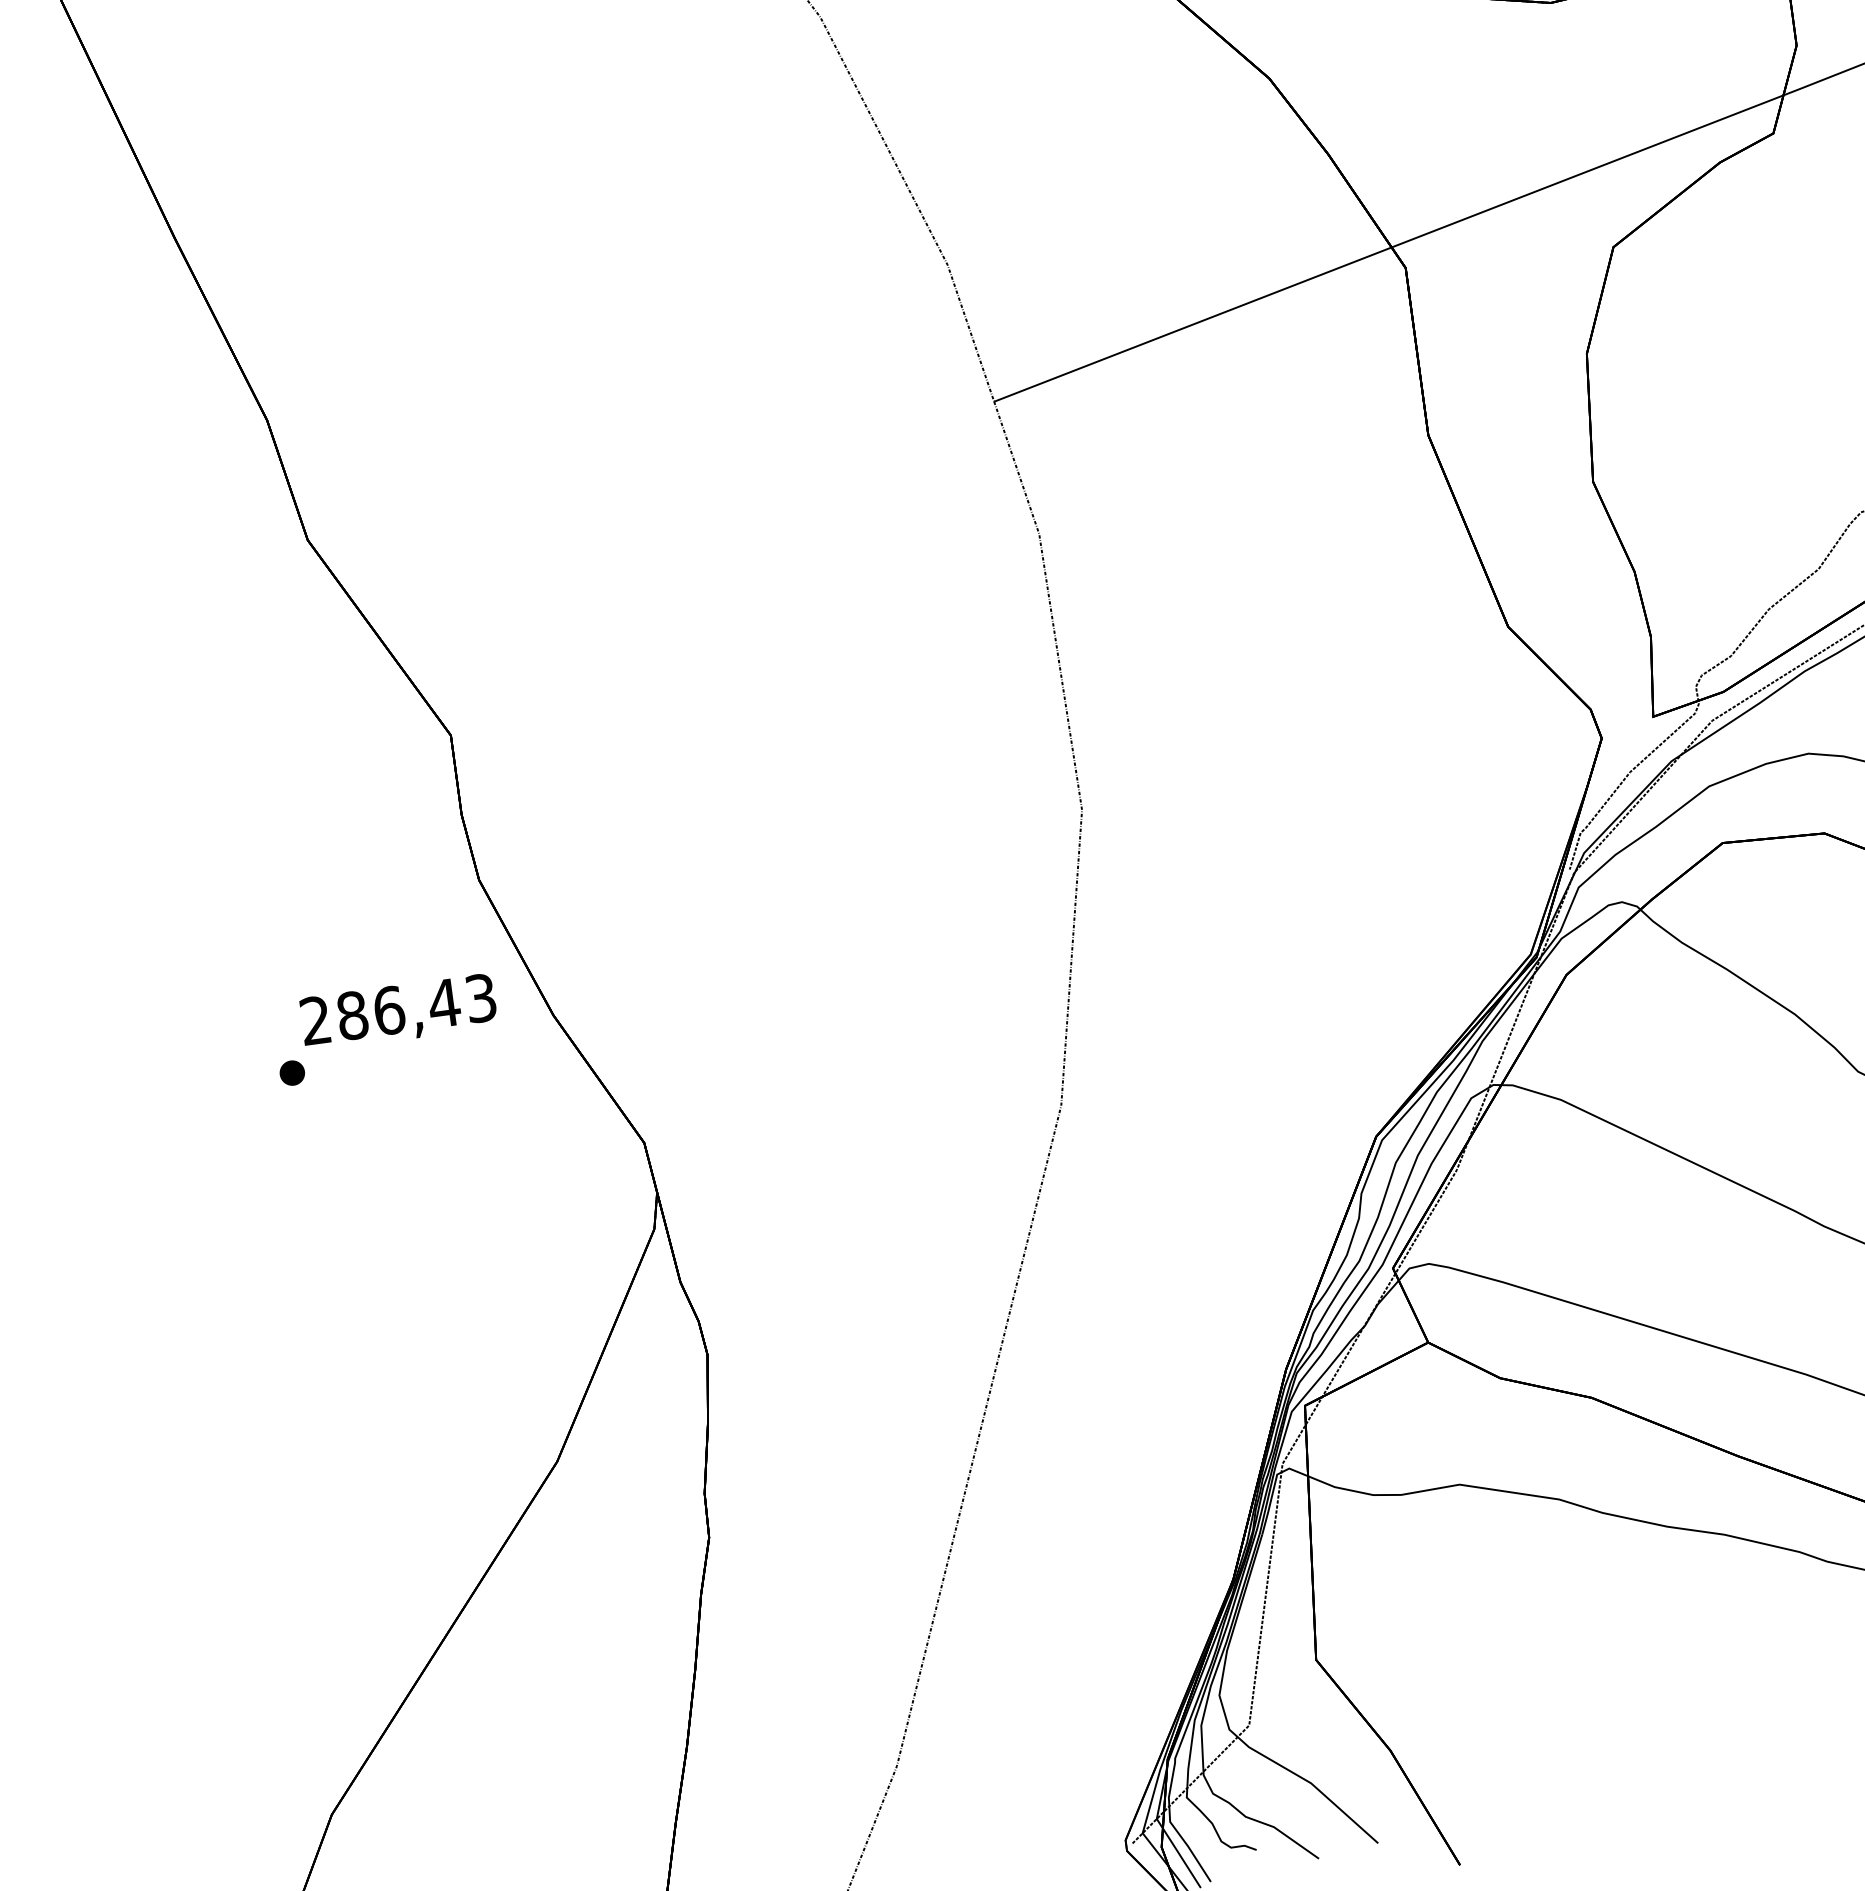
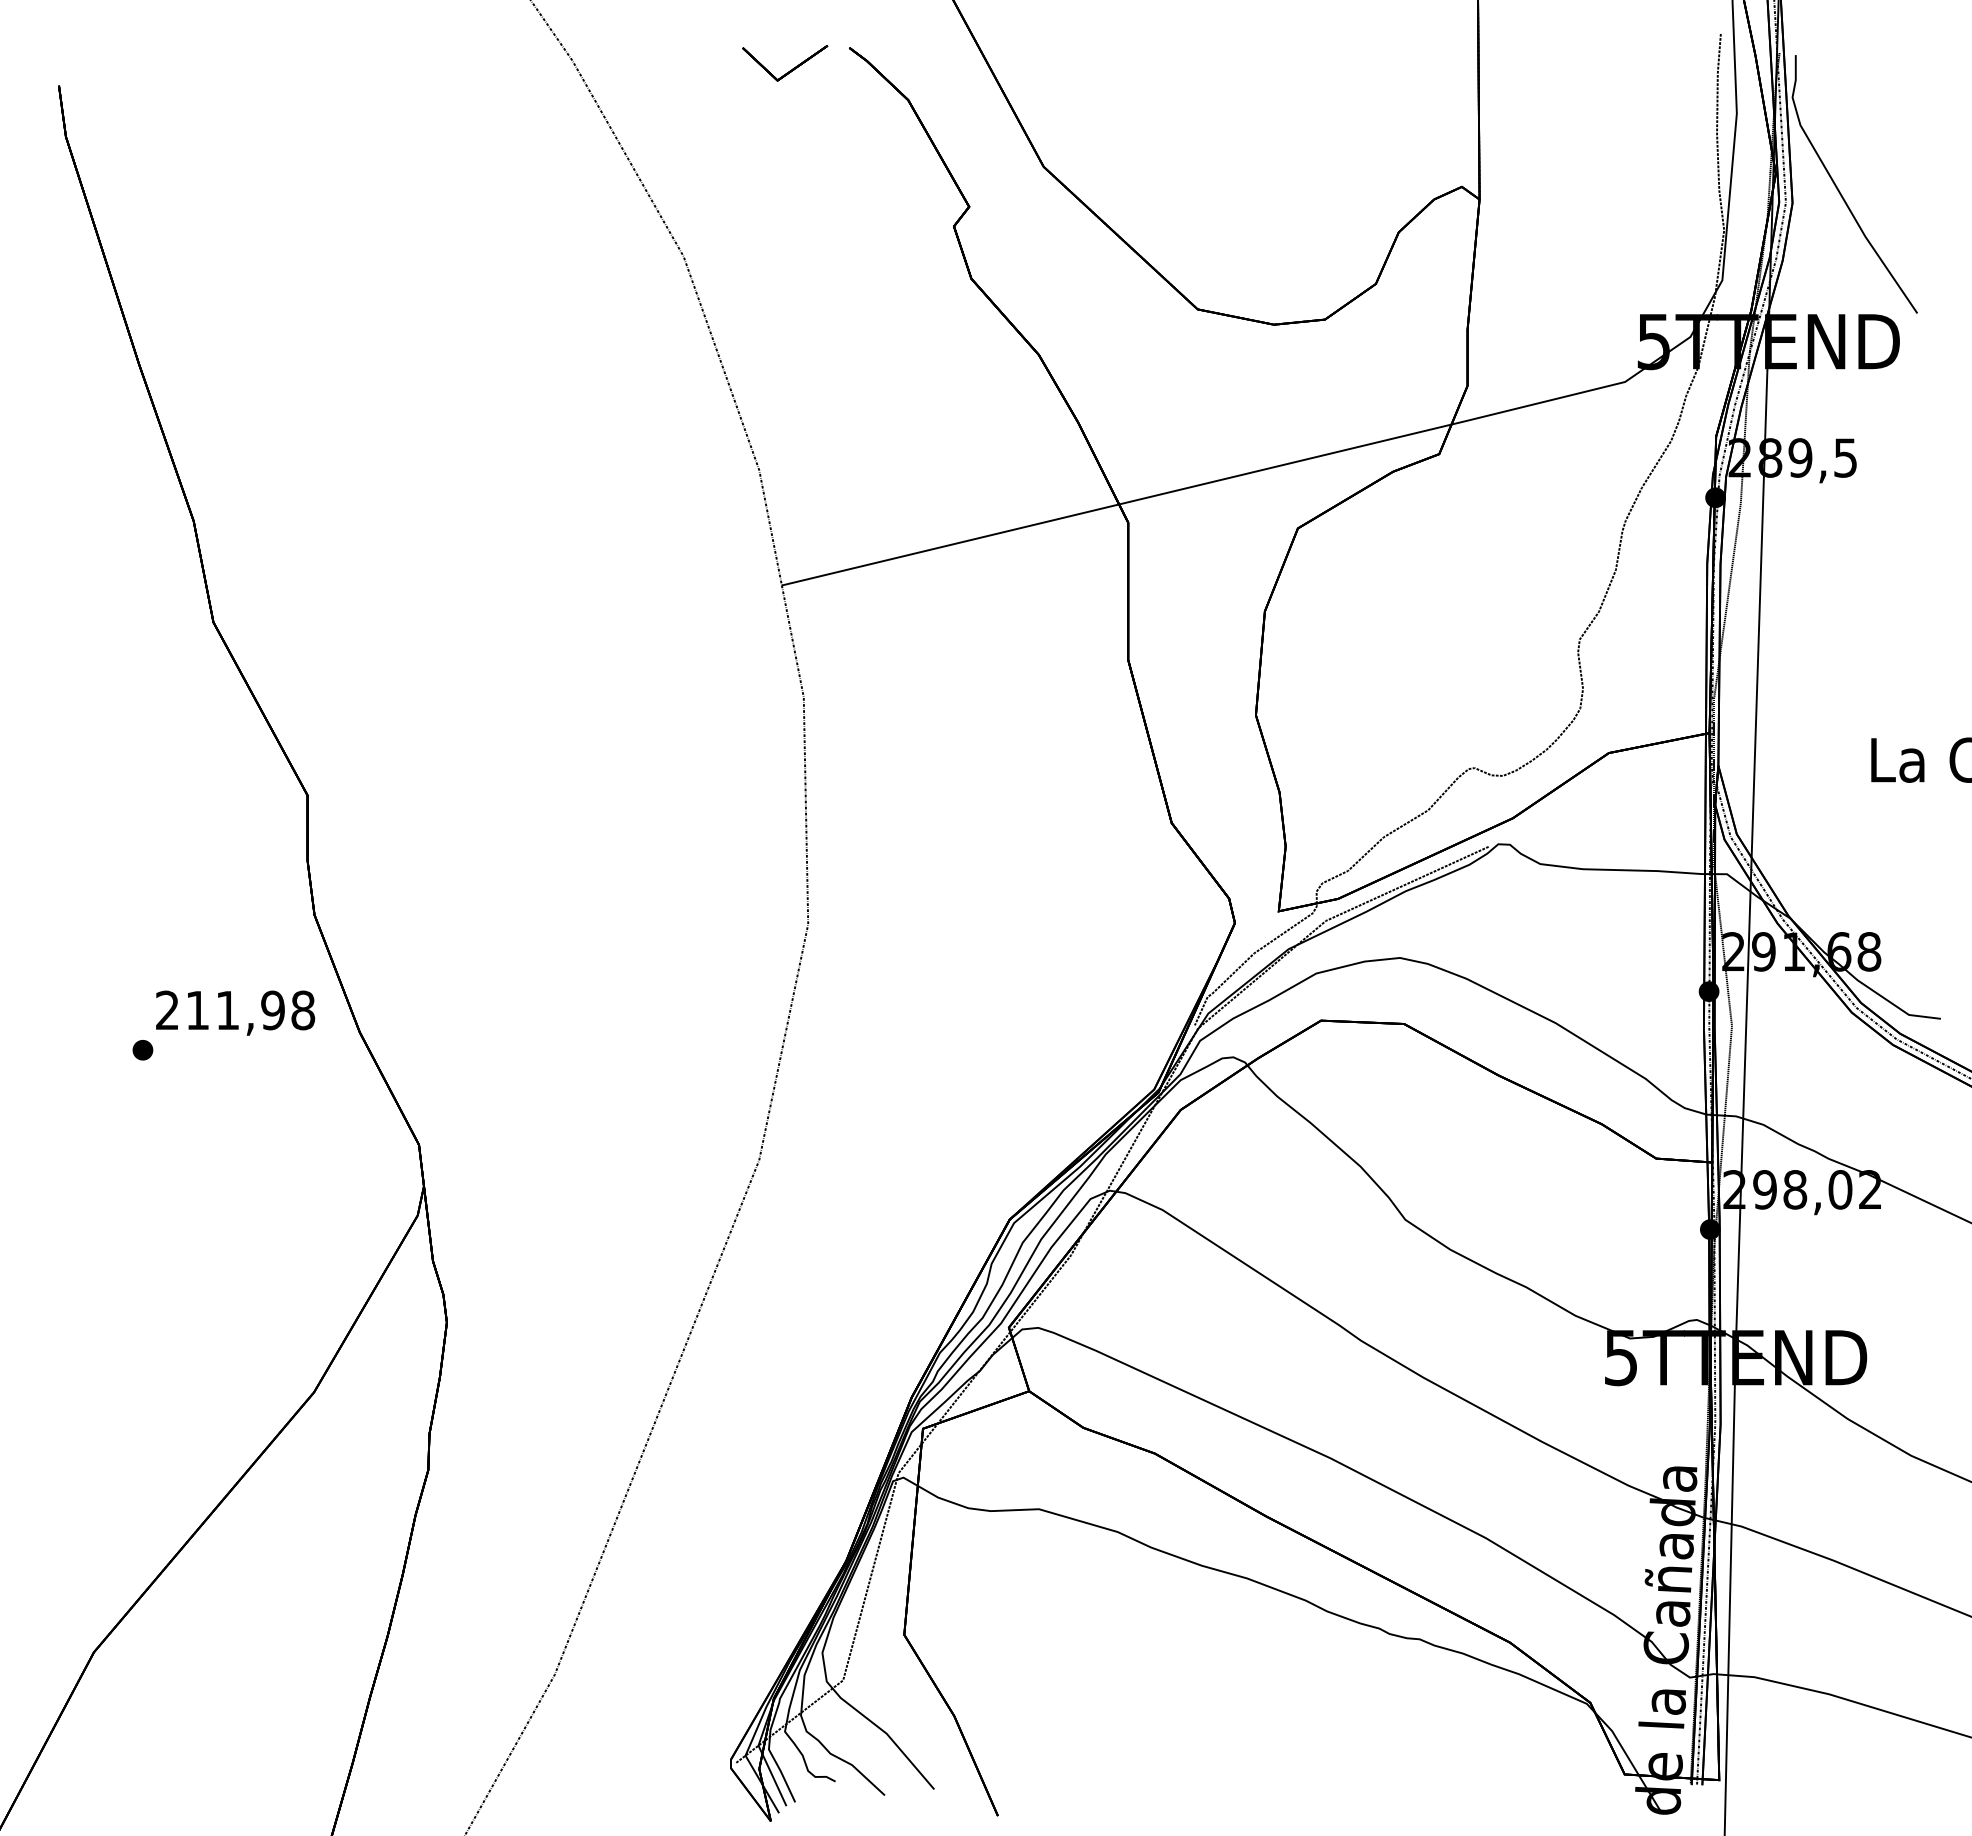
text: (416, 1007) -> (250, 1010), 286,43 -> 211,98

